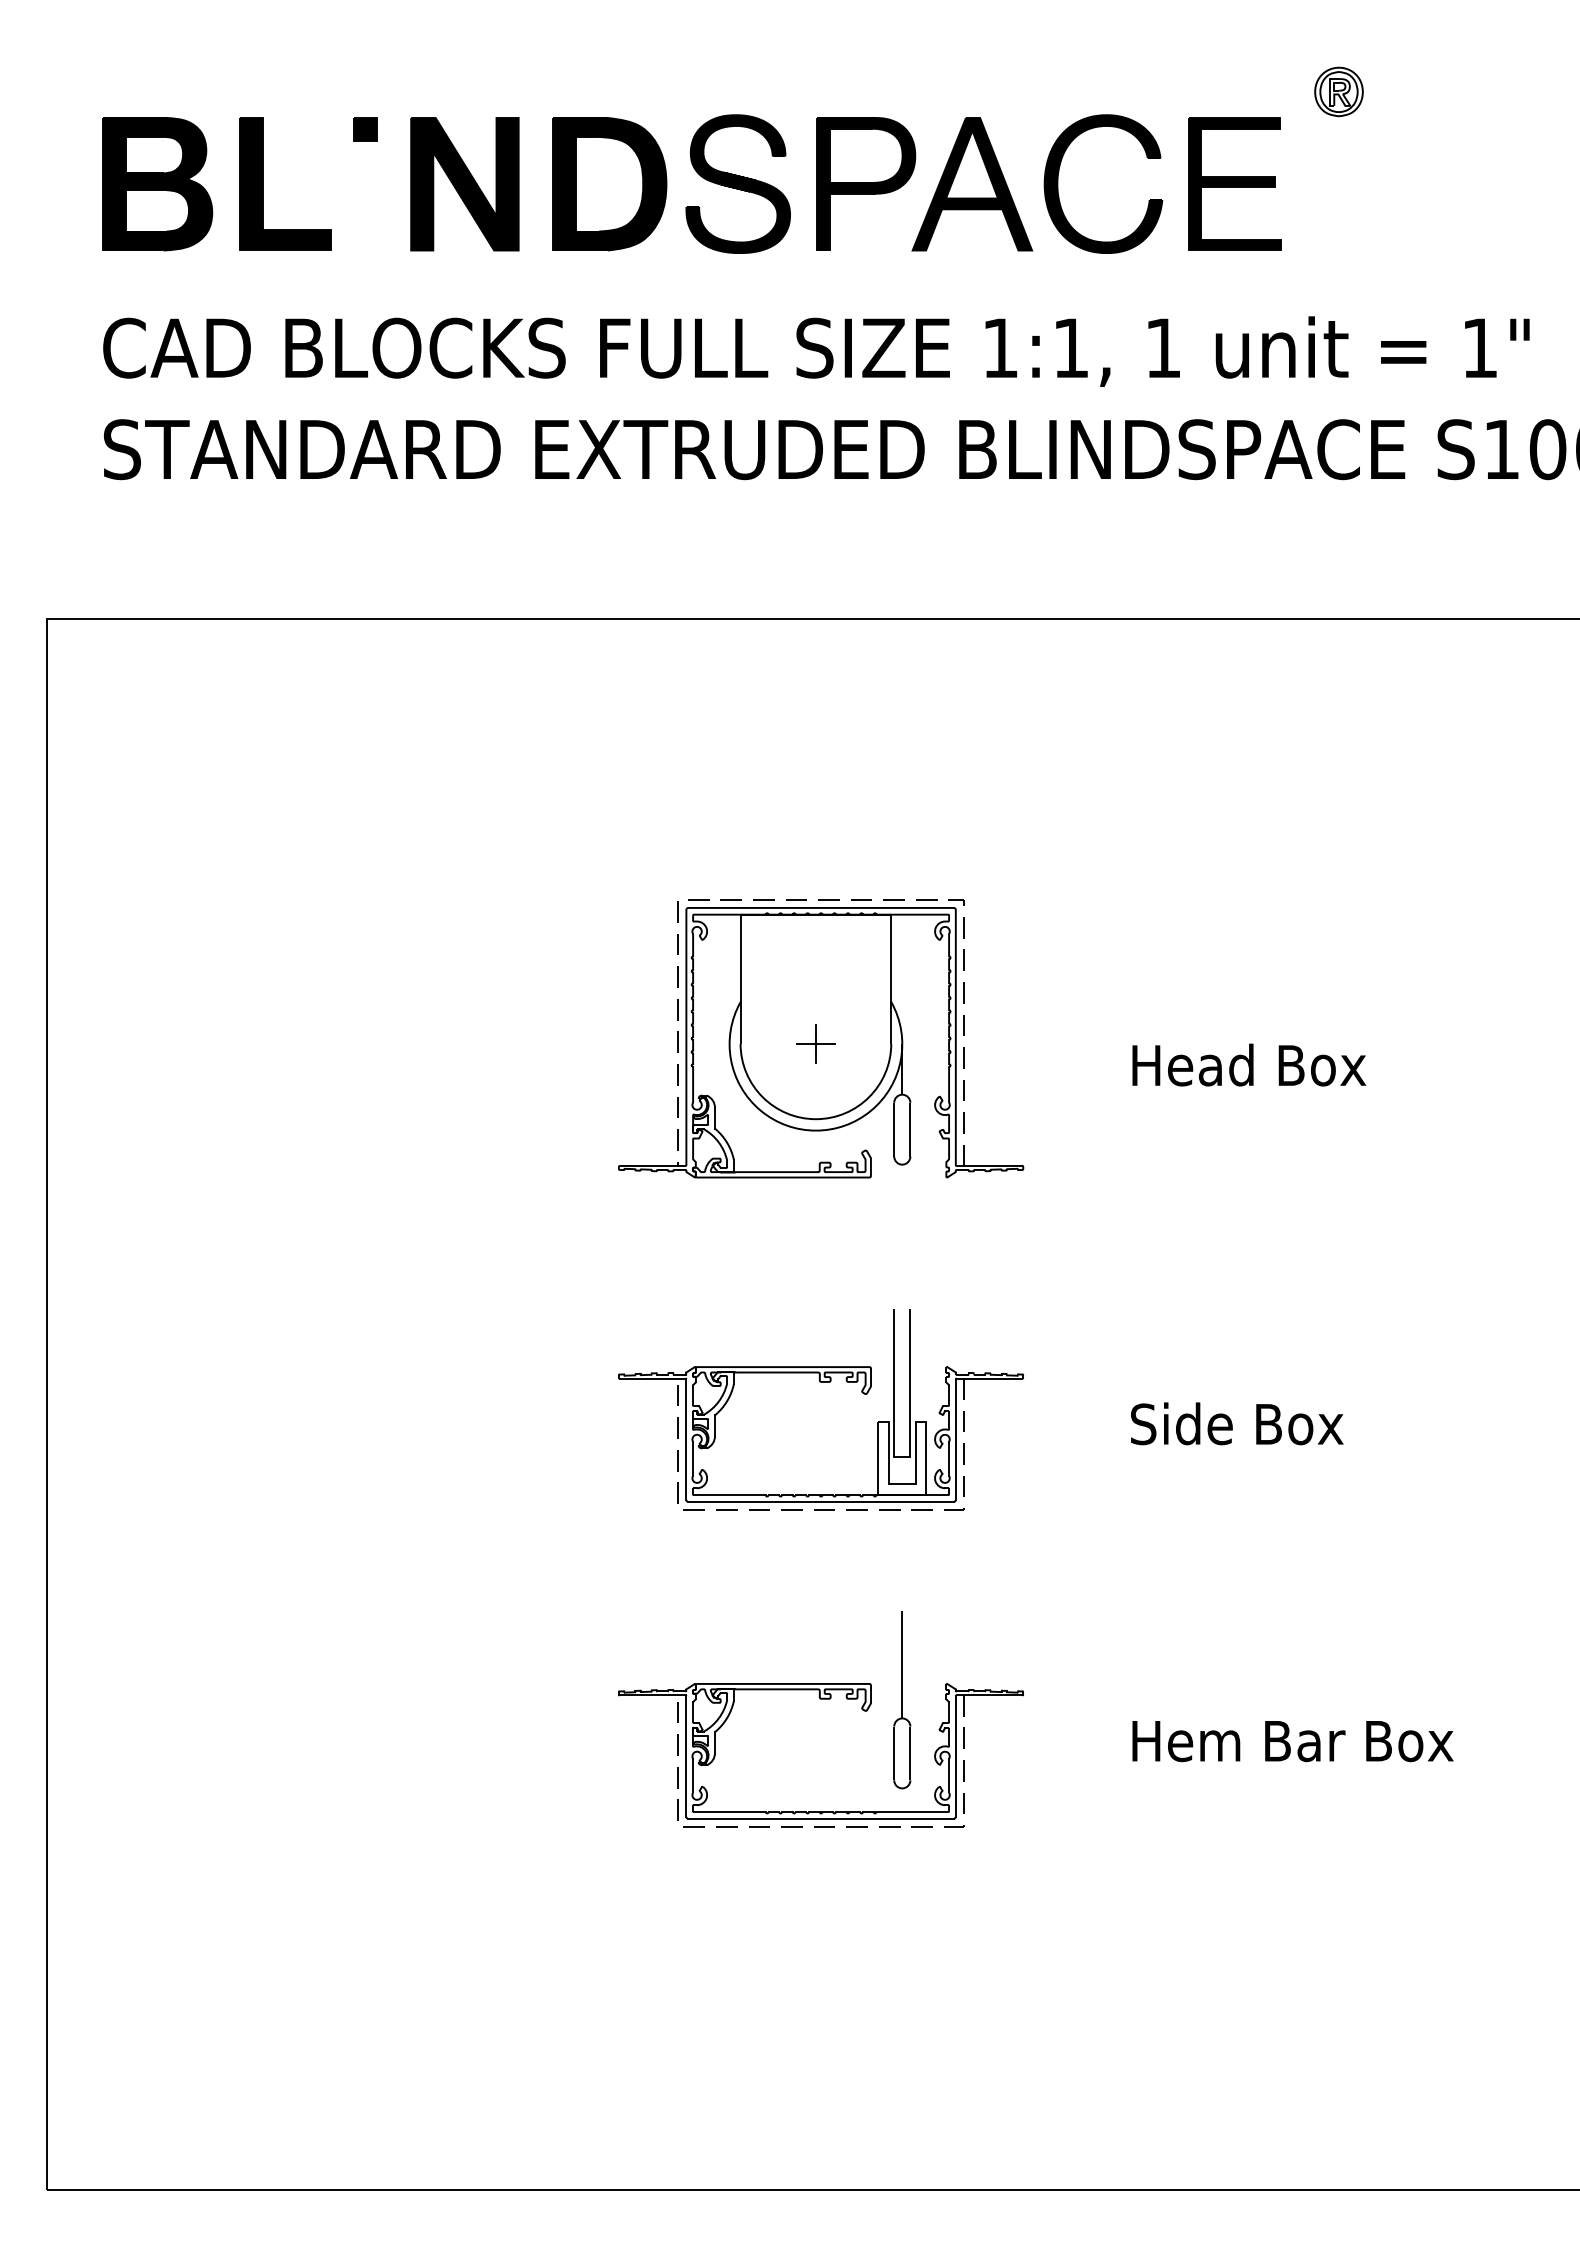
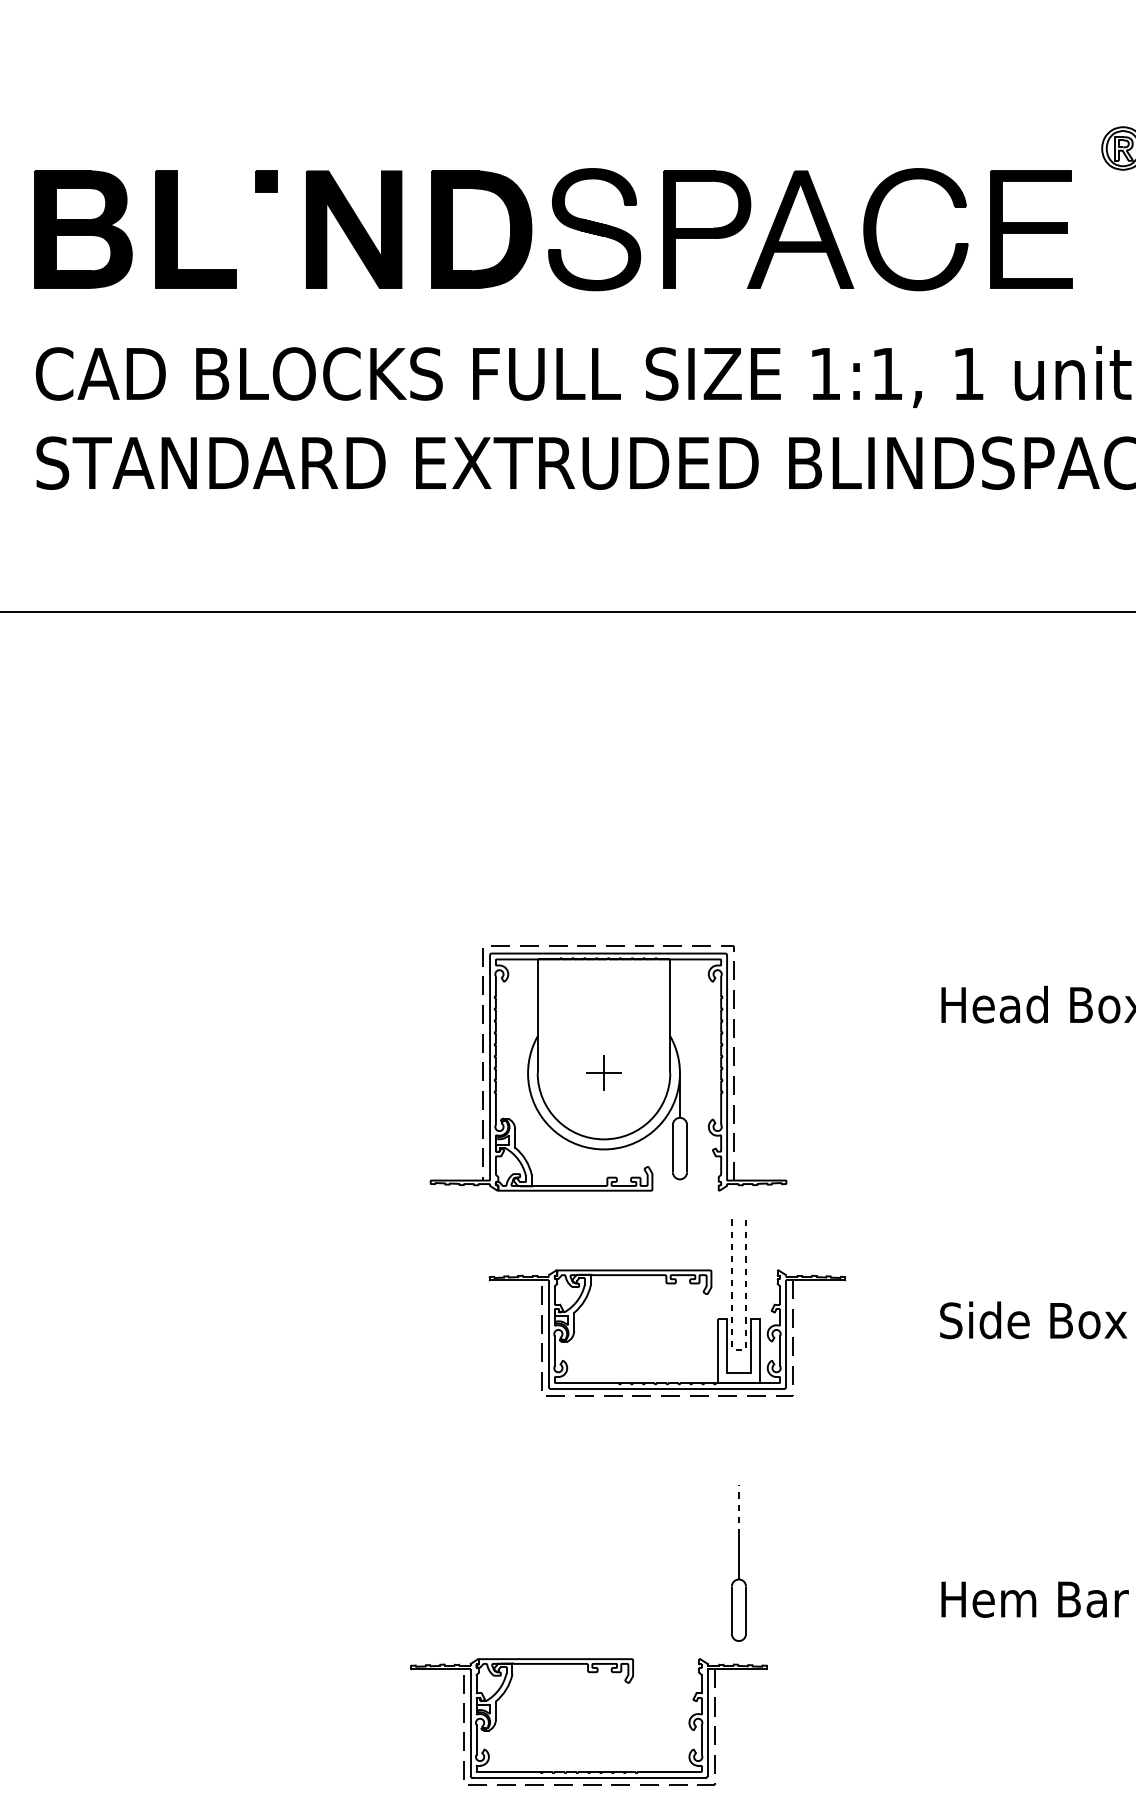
part: (821, 1038) -> (608, 1068), moved
line: (902, 1457) -> (739, 1349), solid -> dashed
line: (902, 1639) -> (739, 1510), solid -> dashed
part: (820, 1699) -> (588, 1672), moved

